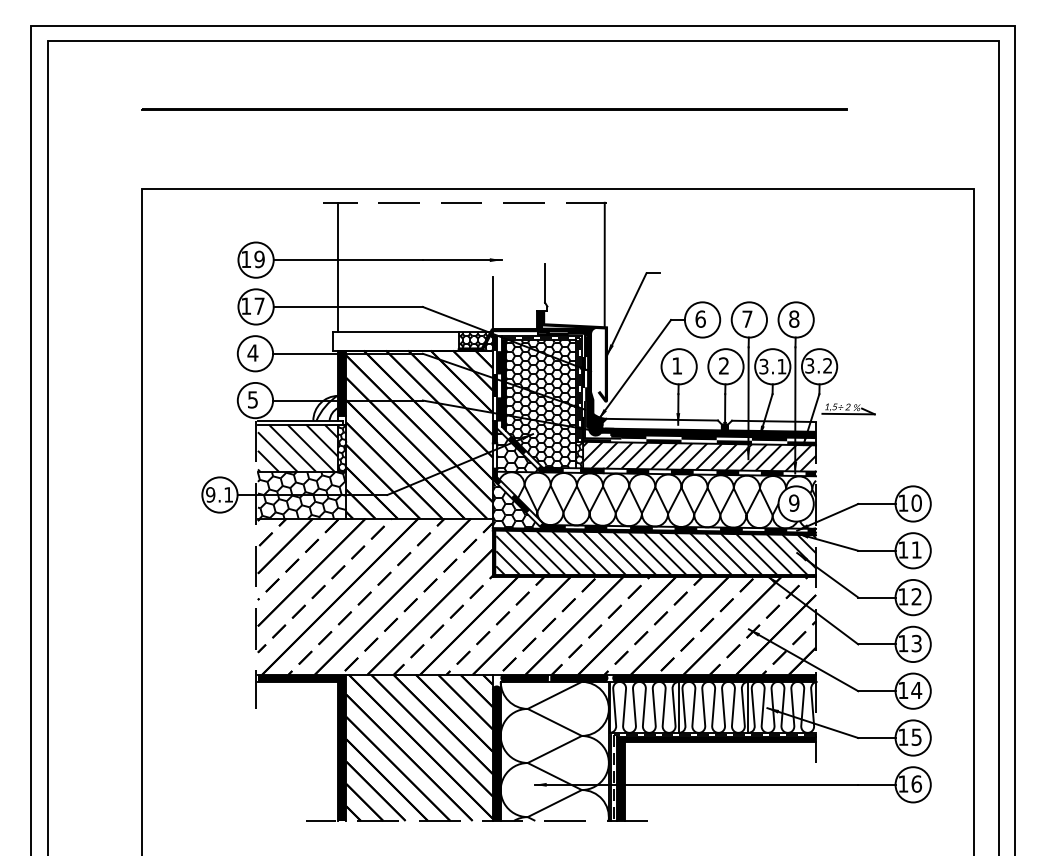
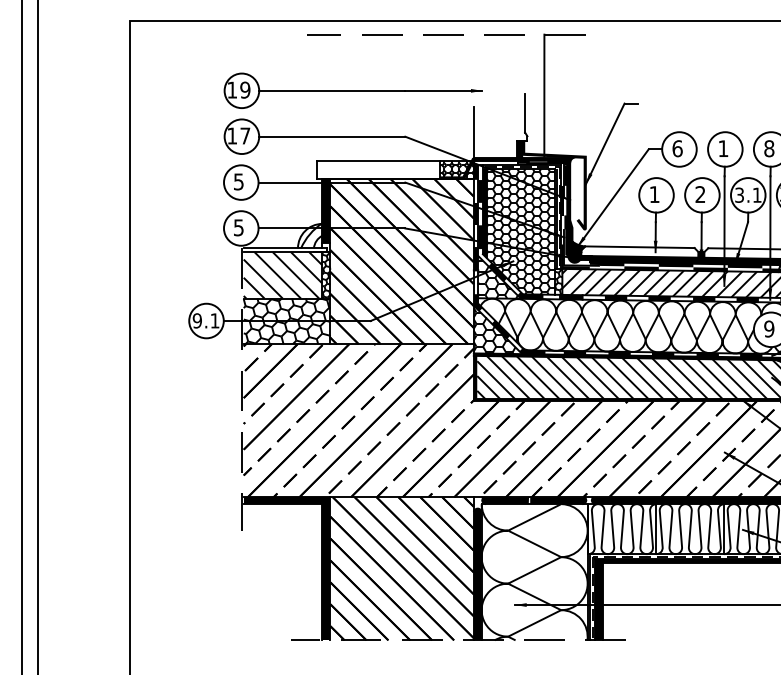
line: (604, 264) -> (544, 95), moved
line: (338, 266) -> (322, 97), removed
text: (747, 318) -> (723, 148), 7 -> 1
text: (252, 352) -> (238, 181), 4 -> 5

